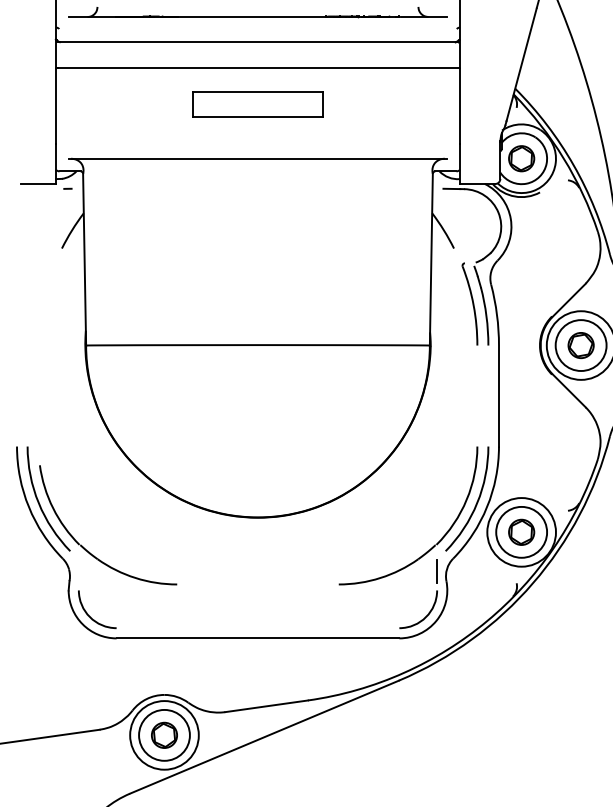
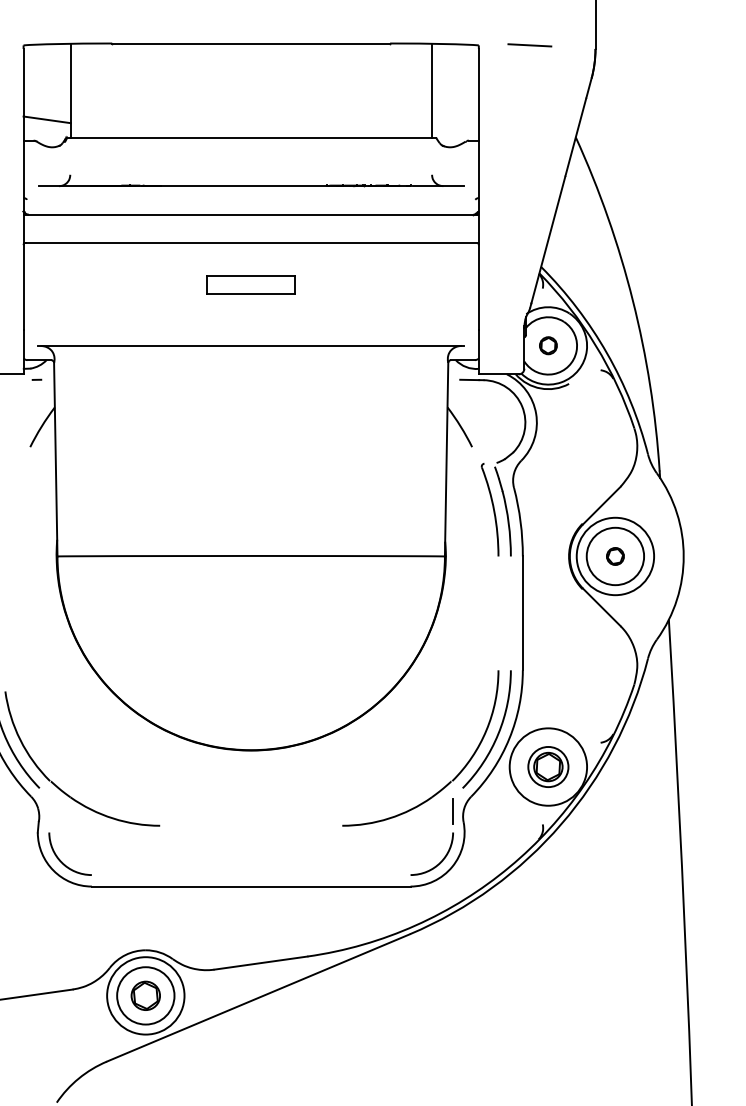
part: (257, 104) -> (250, 284), size x0.6
part: (521, 158) -> (548, 345), size x0.6
part: (581, 345) -> (615, 556), size x0.6
circle: (521, 531) -> (548, 766), size x0.7

